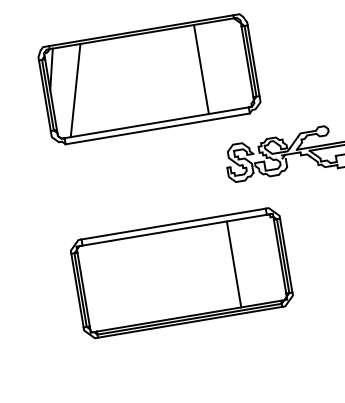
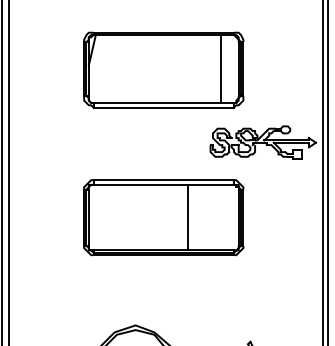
line: (201, 68) -> (220, 68), moved
line: (75, 89) -> (107, 68), removed
line: (233, 264) -> (187, 217), moved

